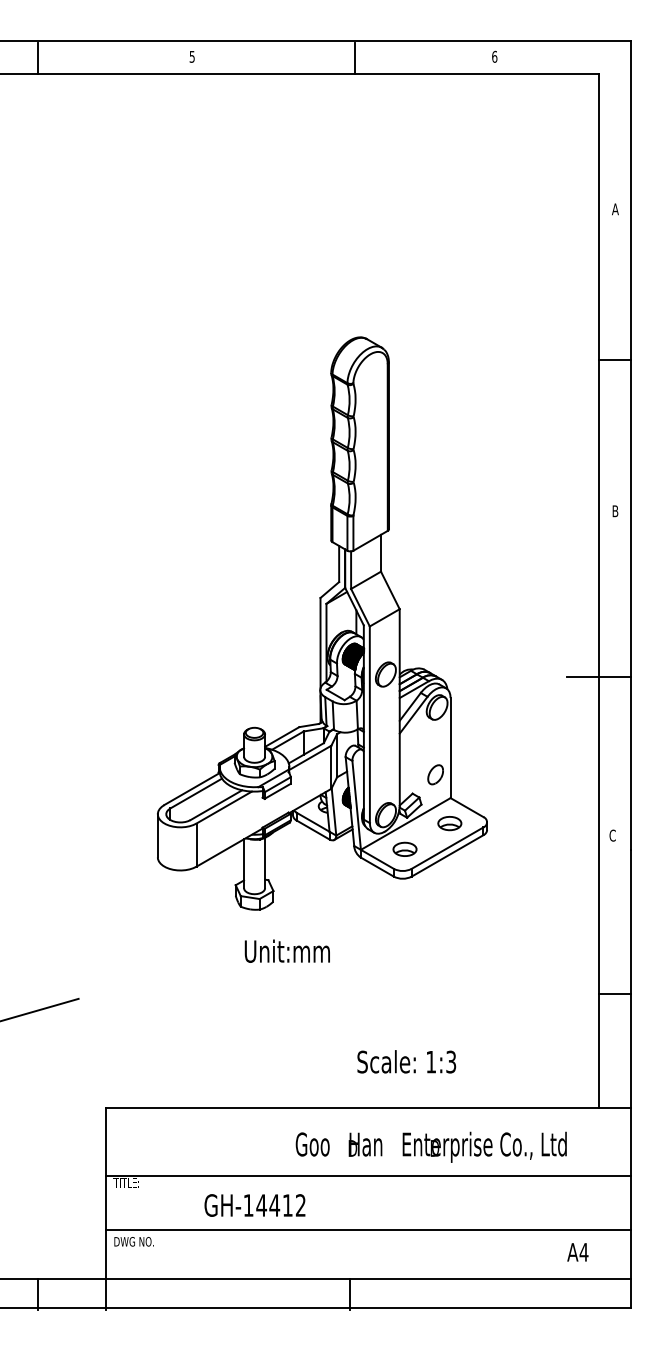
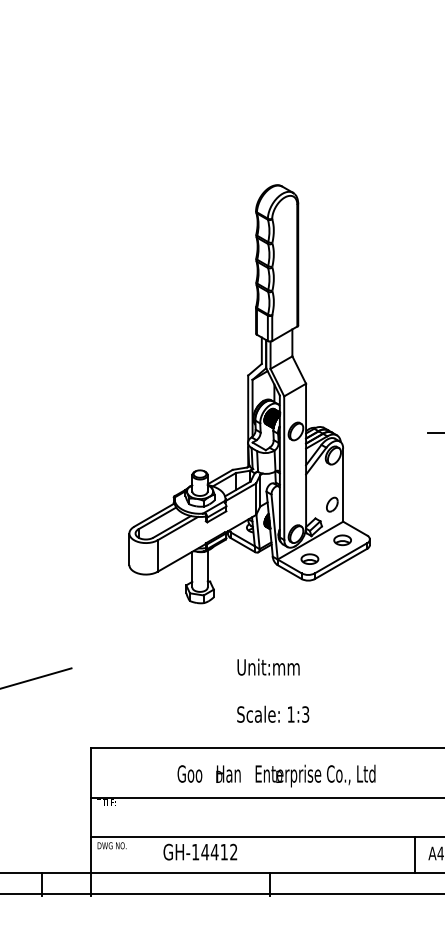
text: (286, 950) -> (267, 666), moved
text: (406, 1061) -> (273, 714), moved
text: (430, 1146) -> (275, 775), moved
text: (254, 1205) -> (199, 852), moved
line: (548, 1253) -> (414, 854), added

